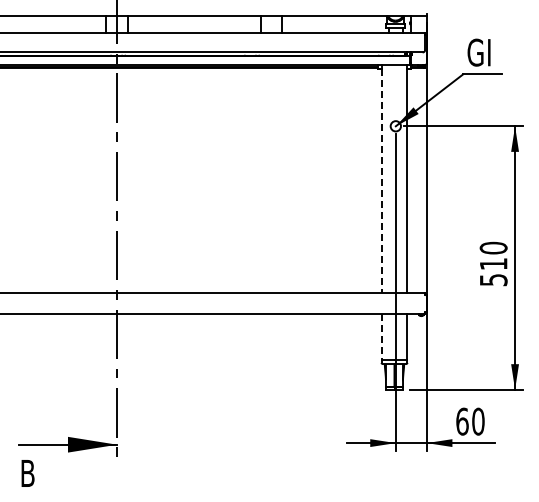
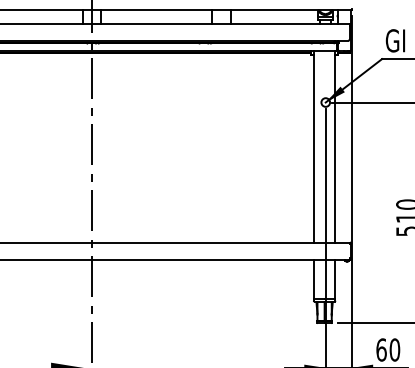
line: (381, 181) -> (313, 148), dashed -> solid
line: (381, 337) -> (313, 279), dashed -> solid

